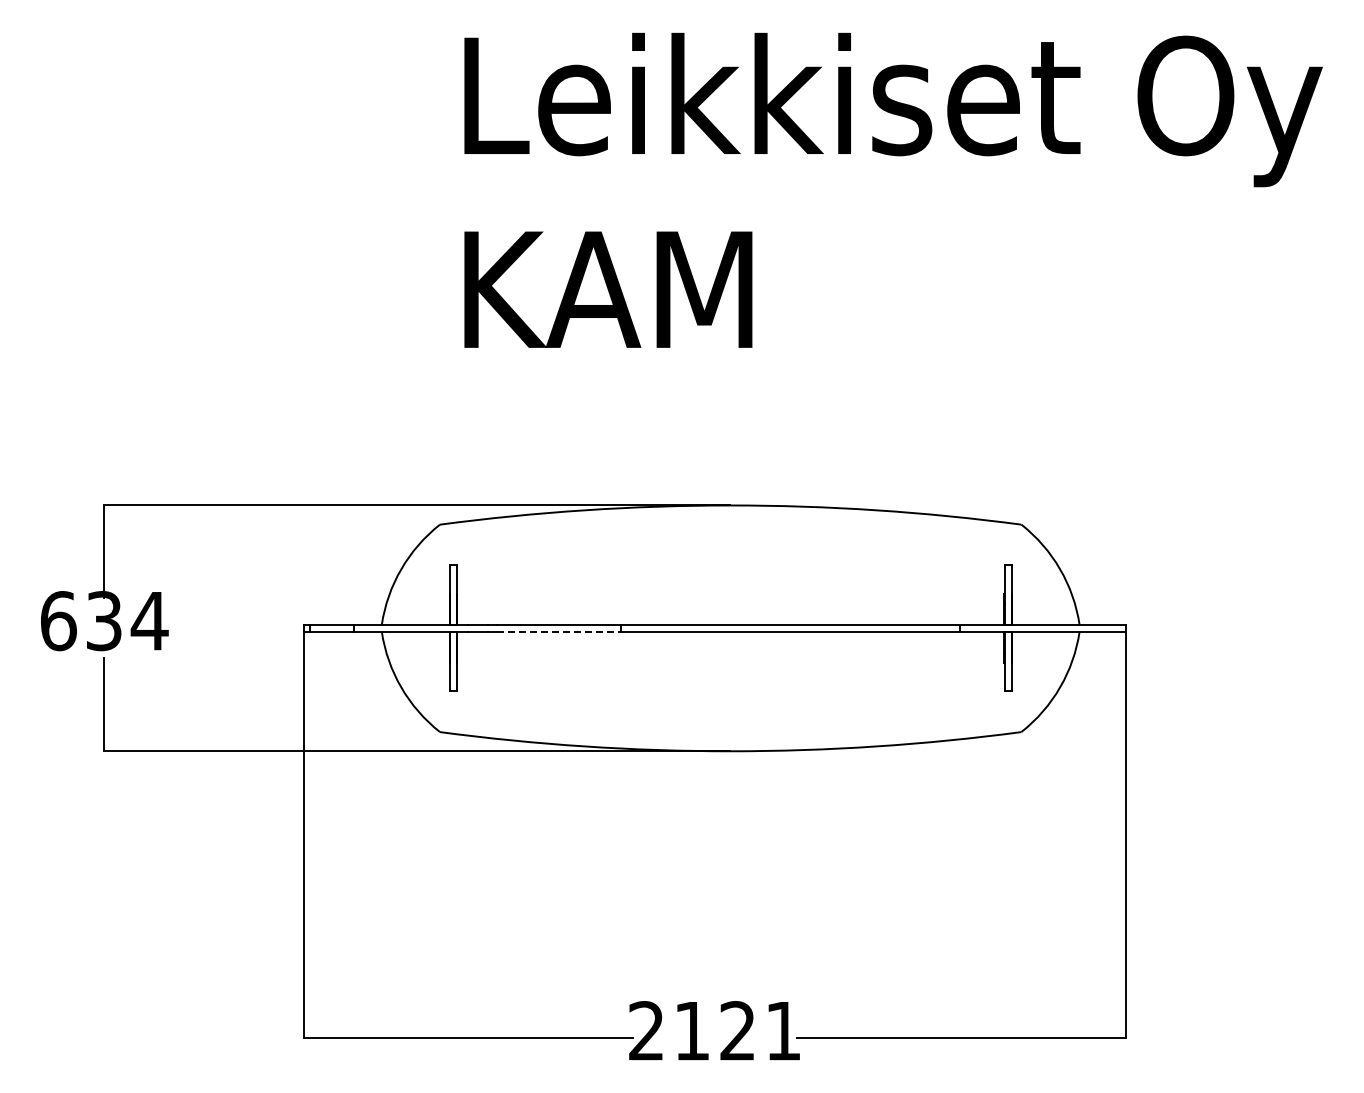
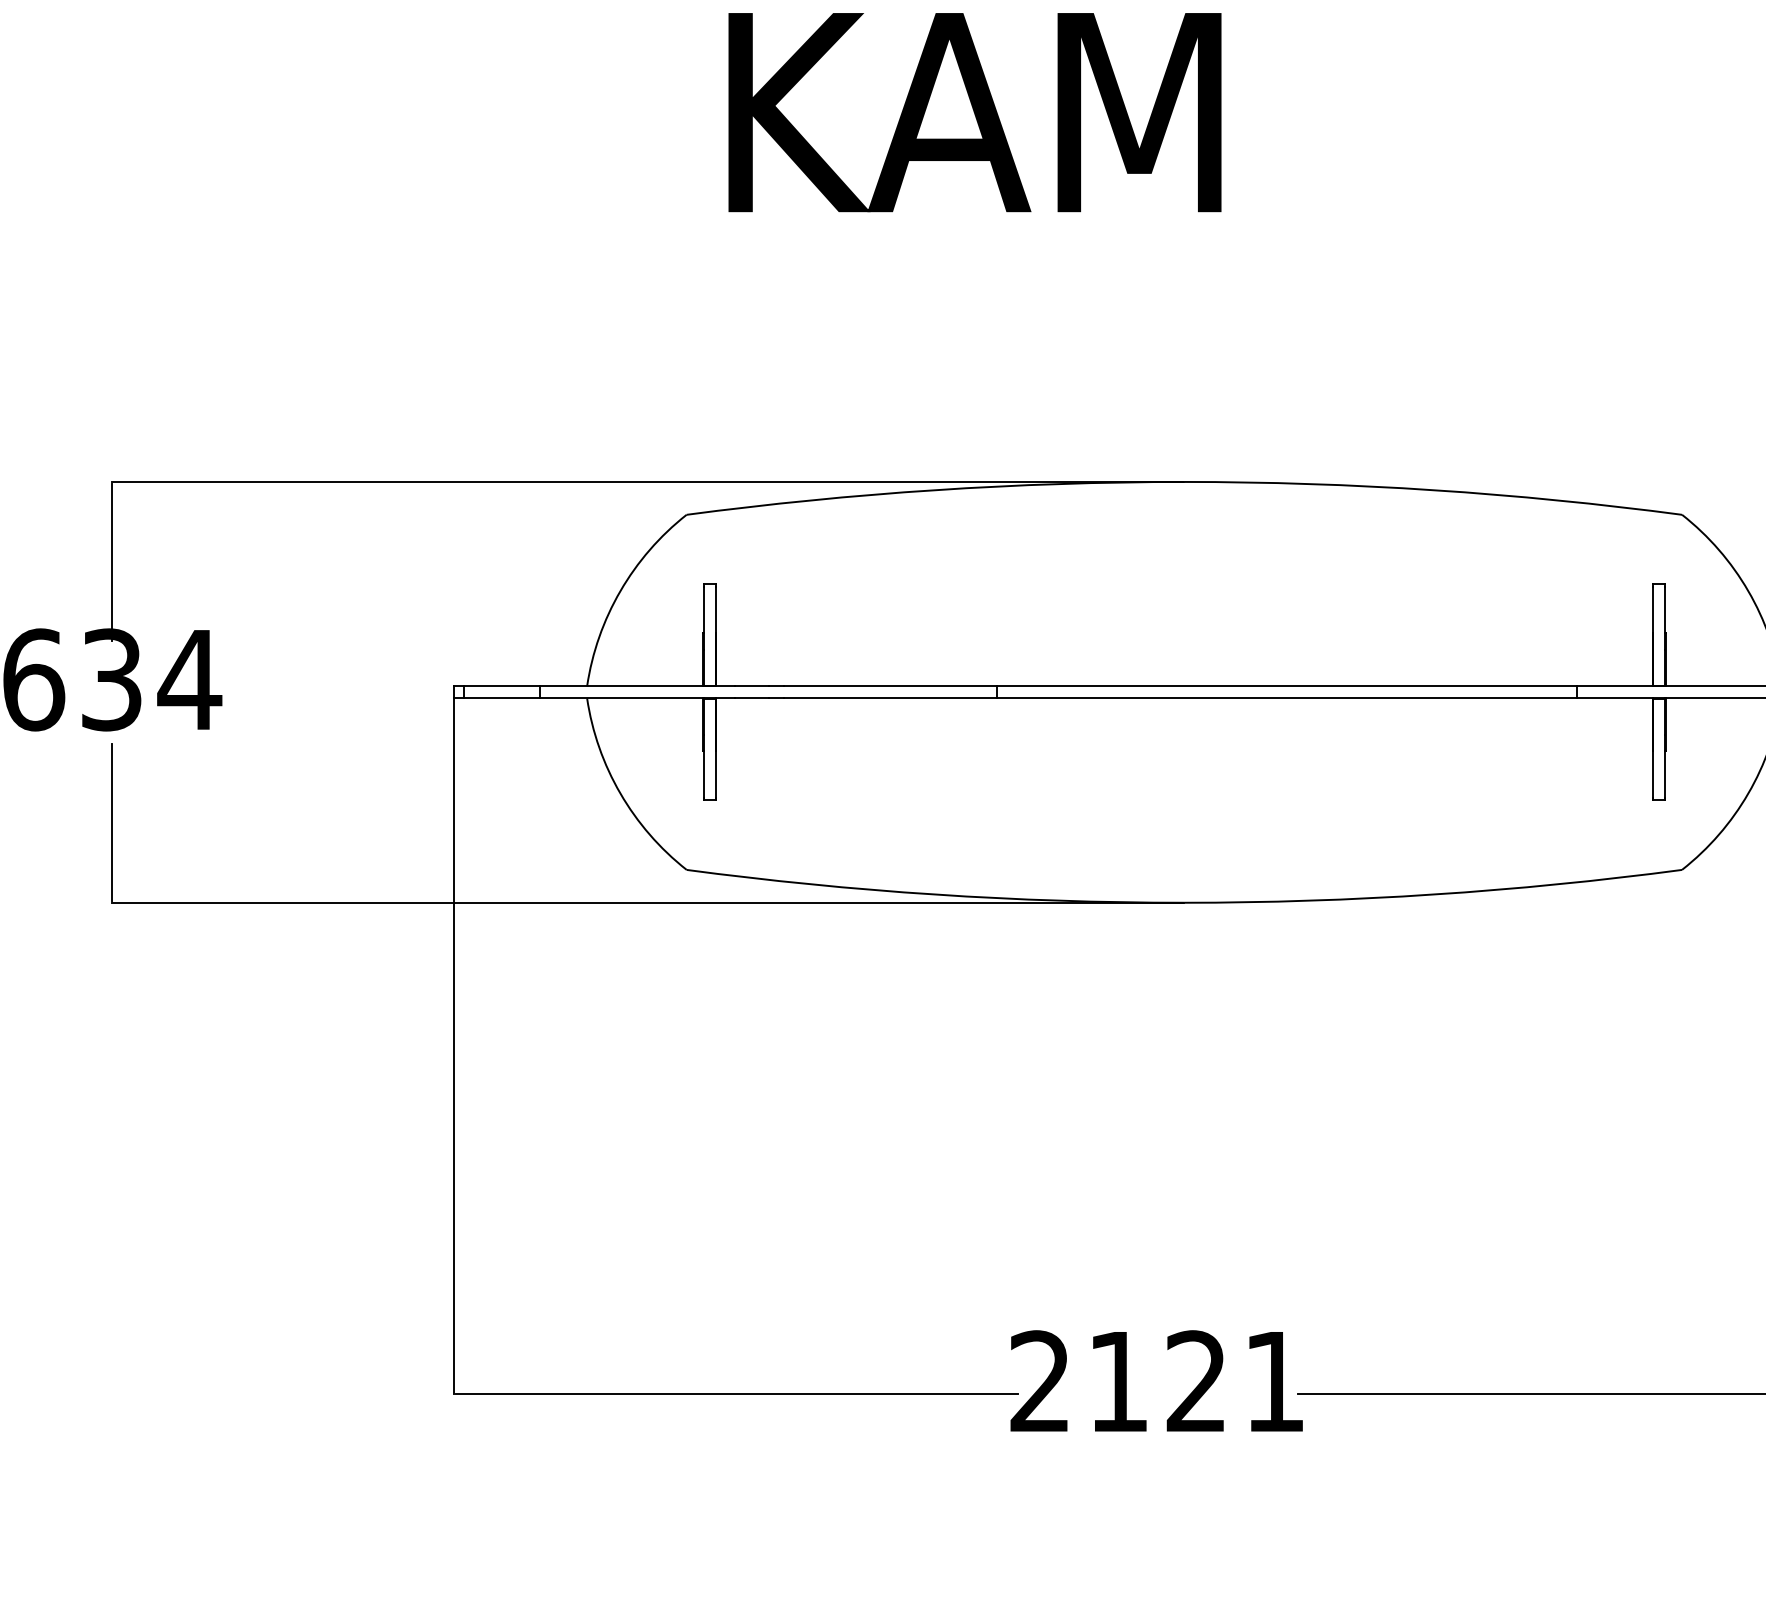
line: (559, 631) -> (891, 697), dashed -> solid

